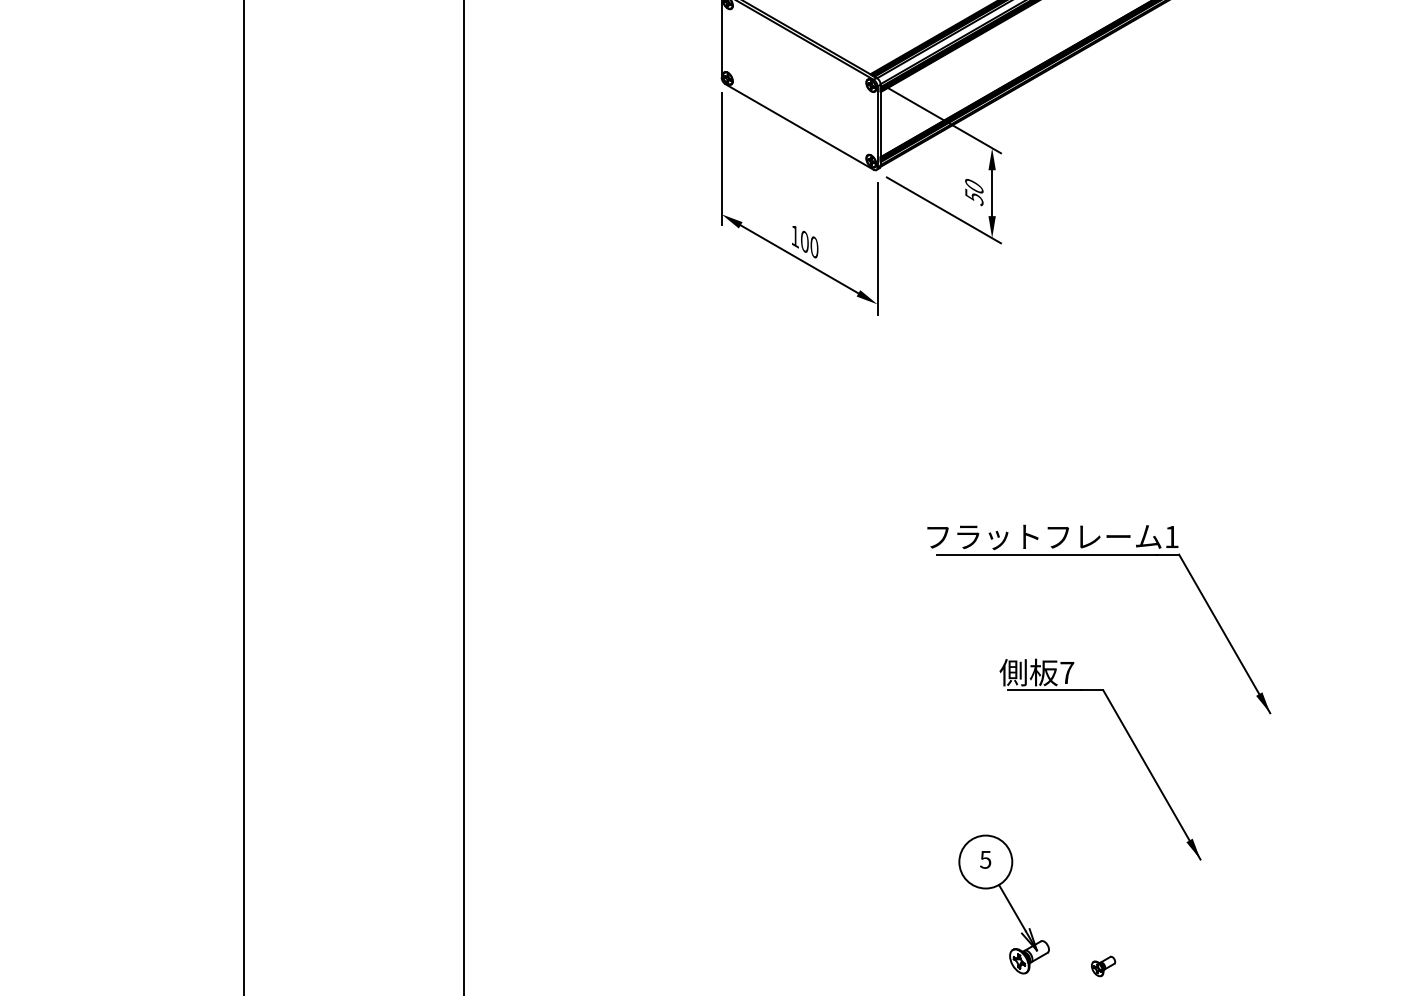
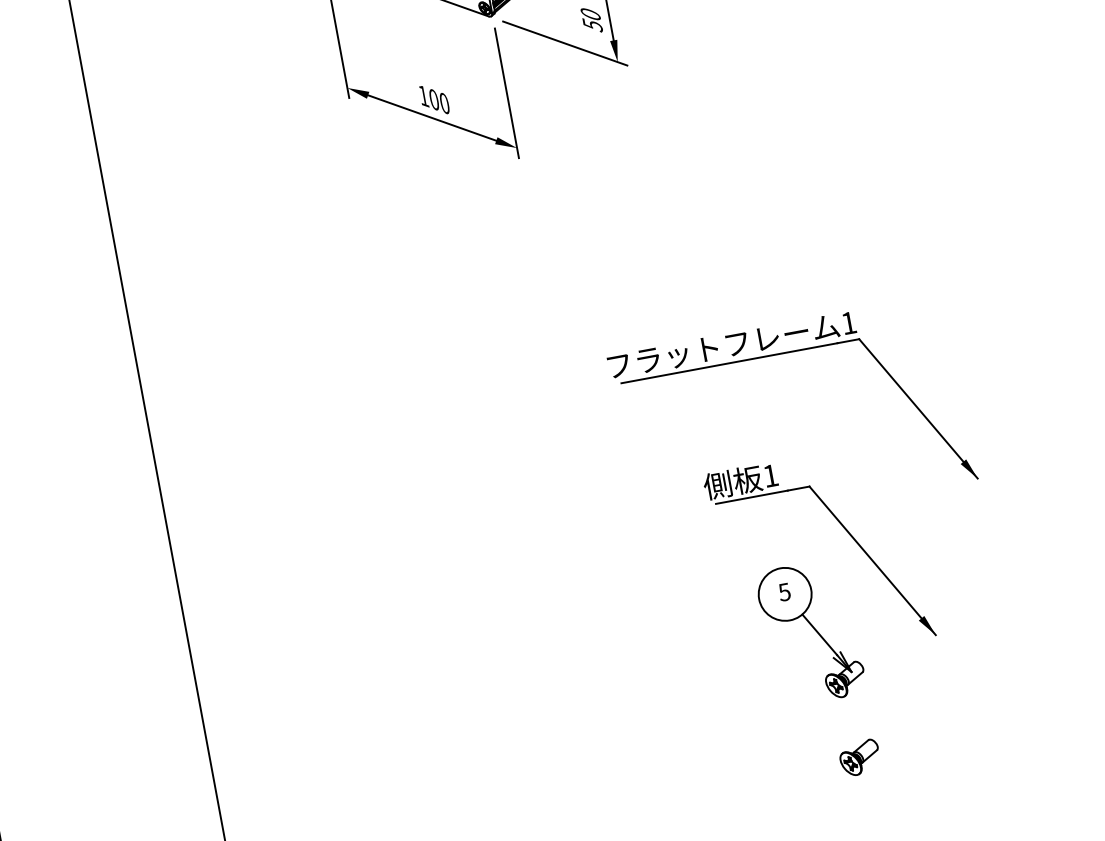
text: (1067, 672) -> (770, 475), 7 -> 1
part: (1003, 904) -> (810, 632), moved
part: (1103, 966) -> (859, 757), size x1.67

